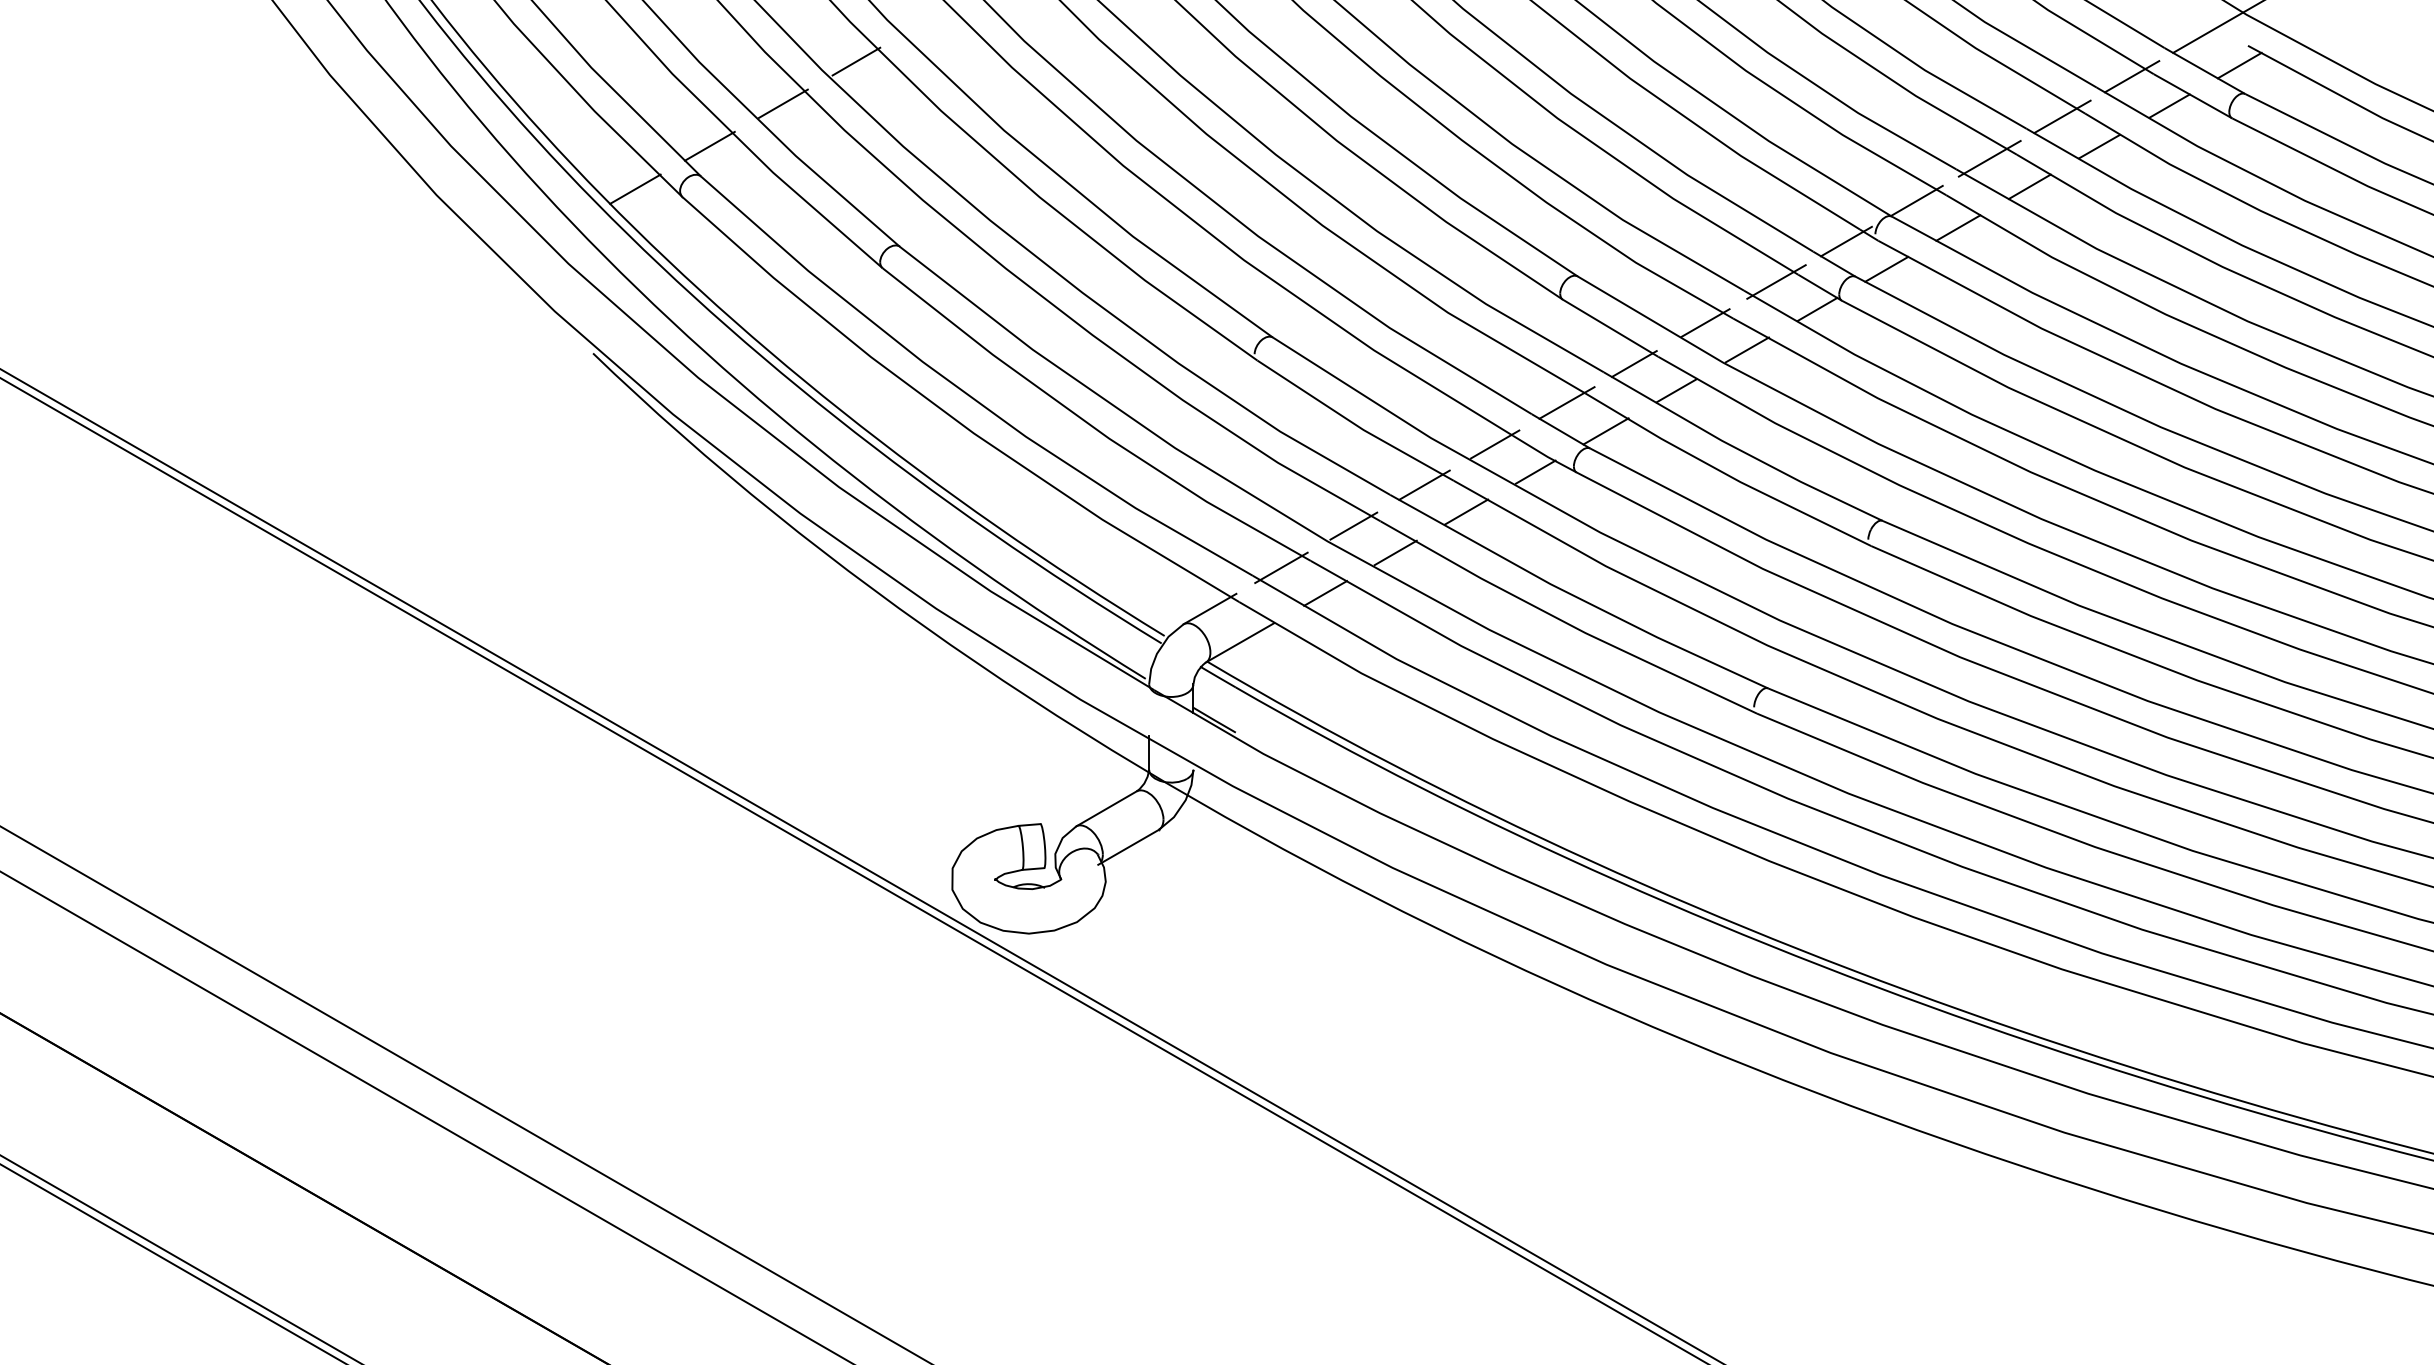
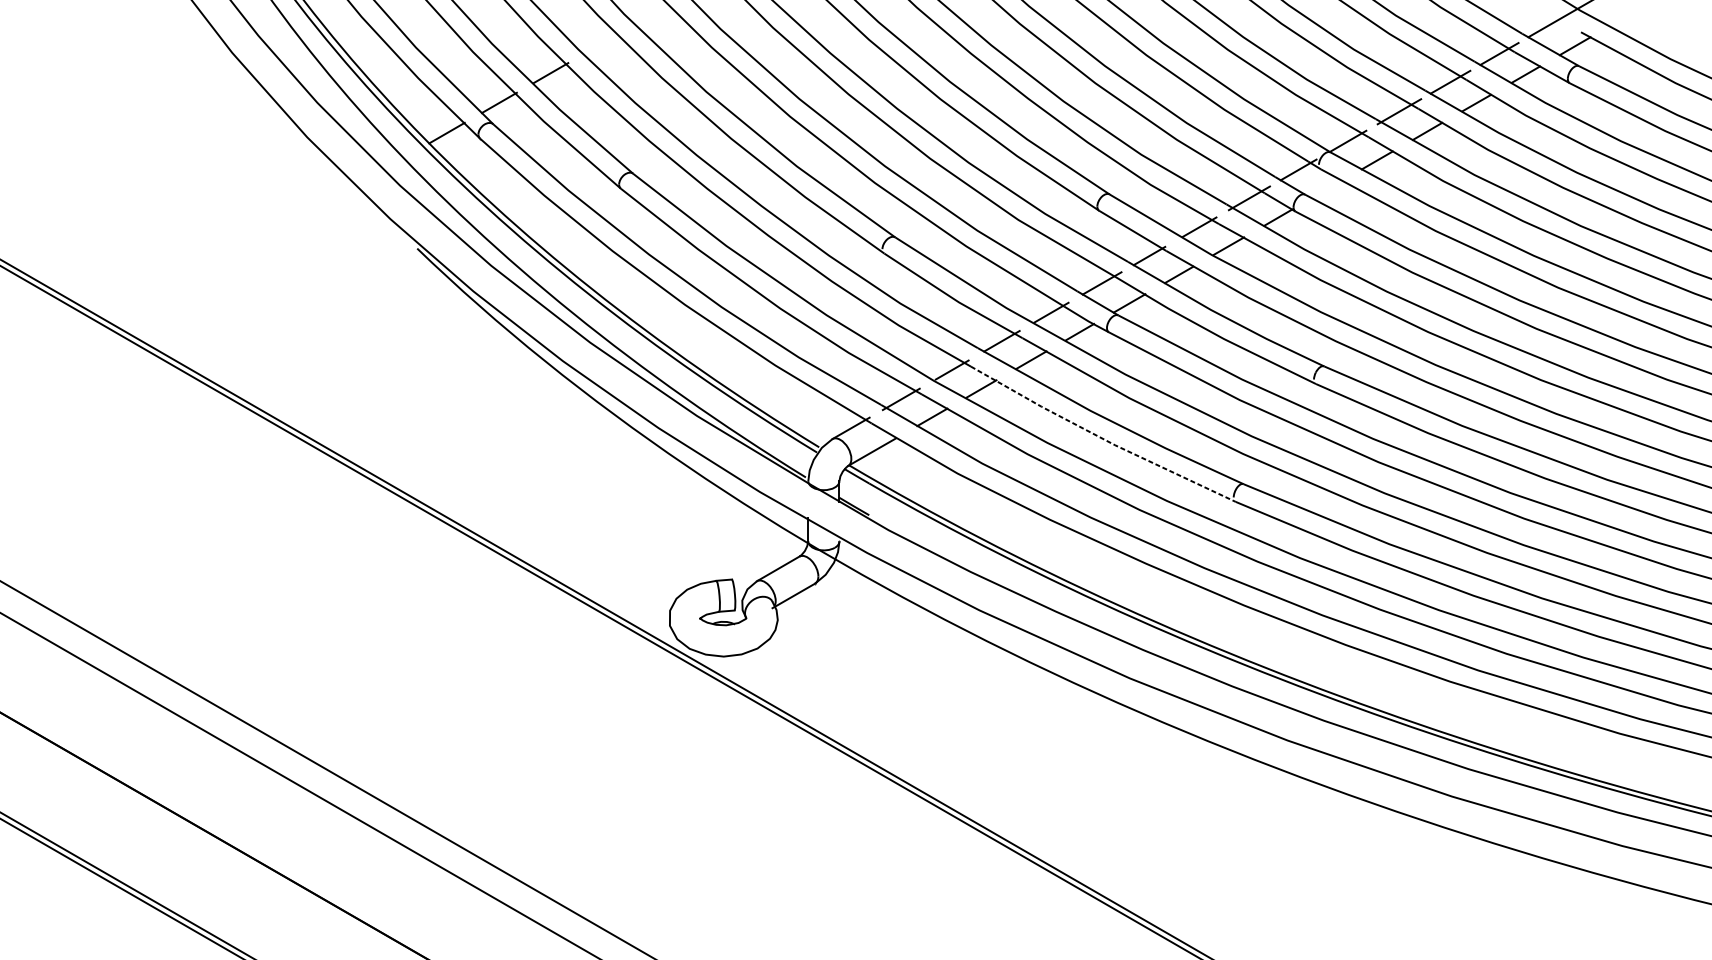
line: (856, 61) -> (602, 43), removed
line: (1886, 268) -> (1326, 188), removed
line: (1566, 622) -> (1101, 437), solid -> dashed

